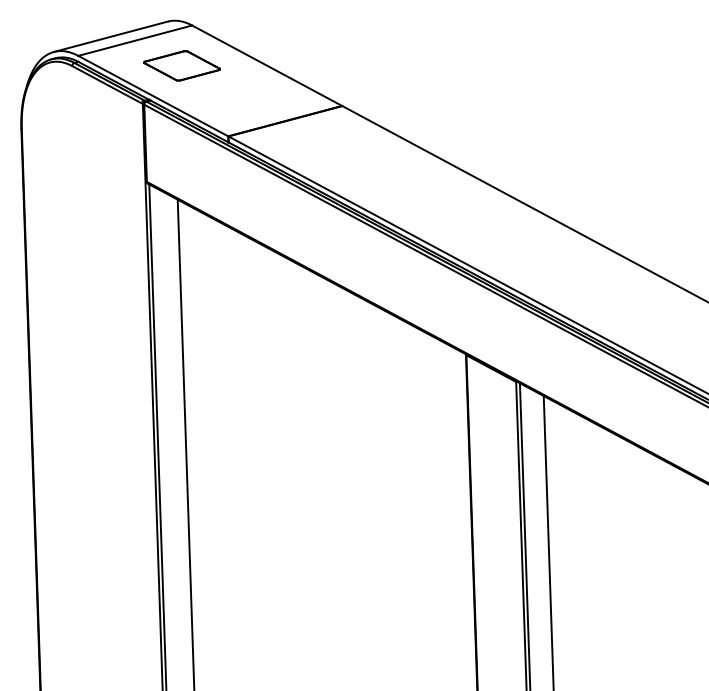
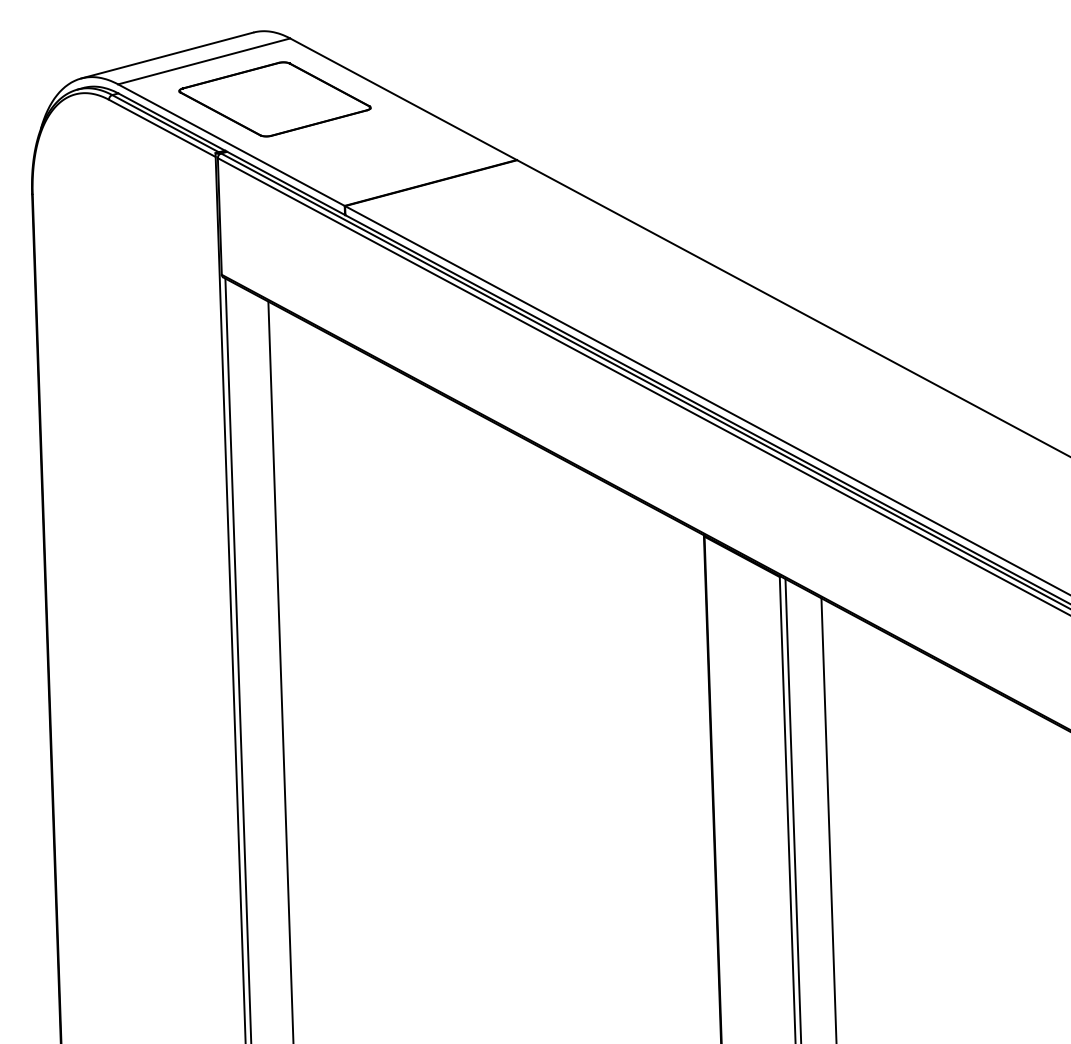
part: (181, 65) -> (274, 98), size x1.67

